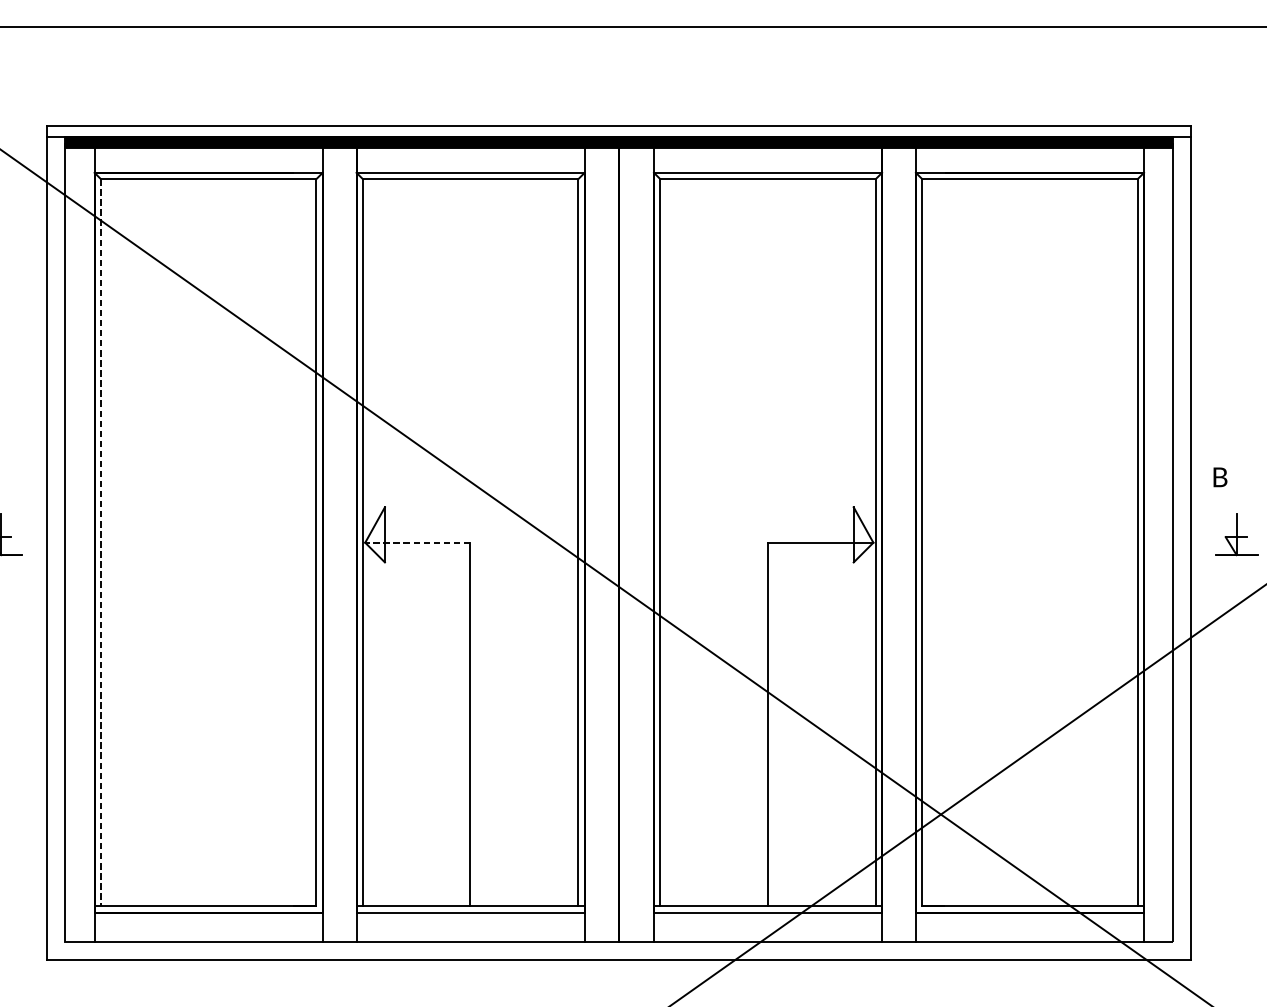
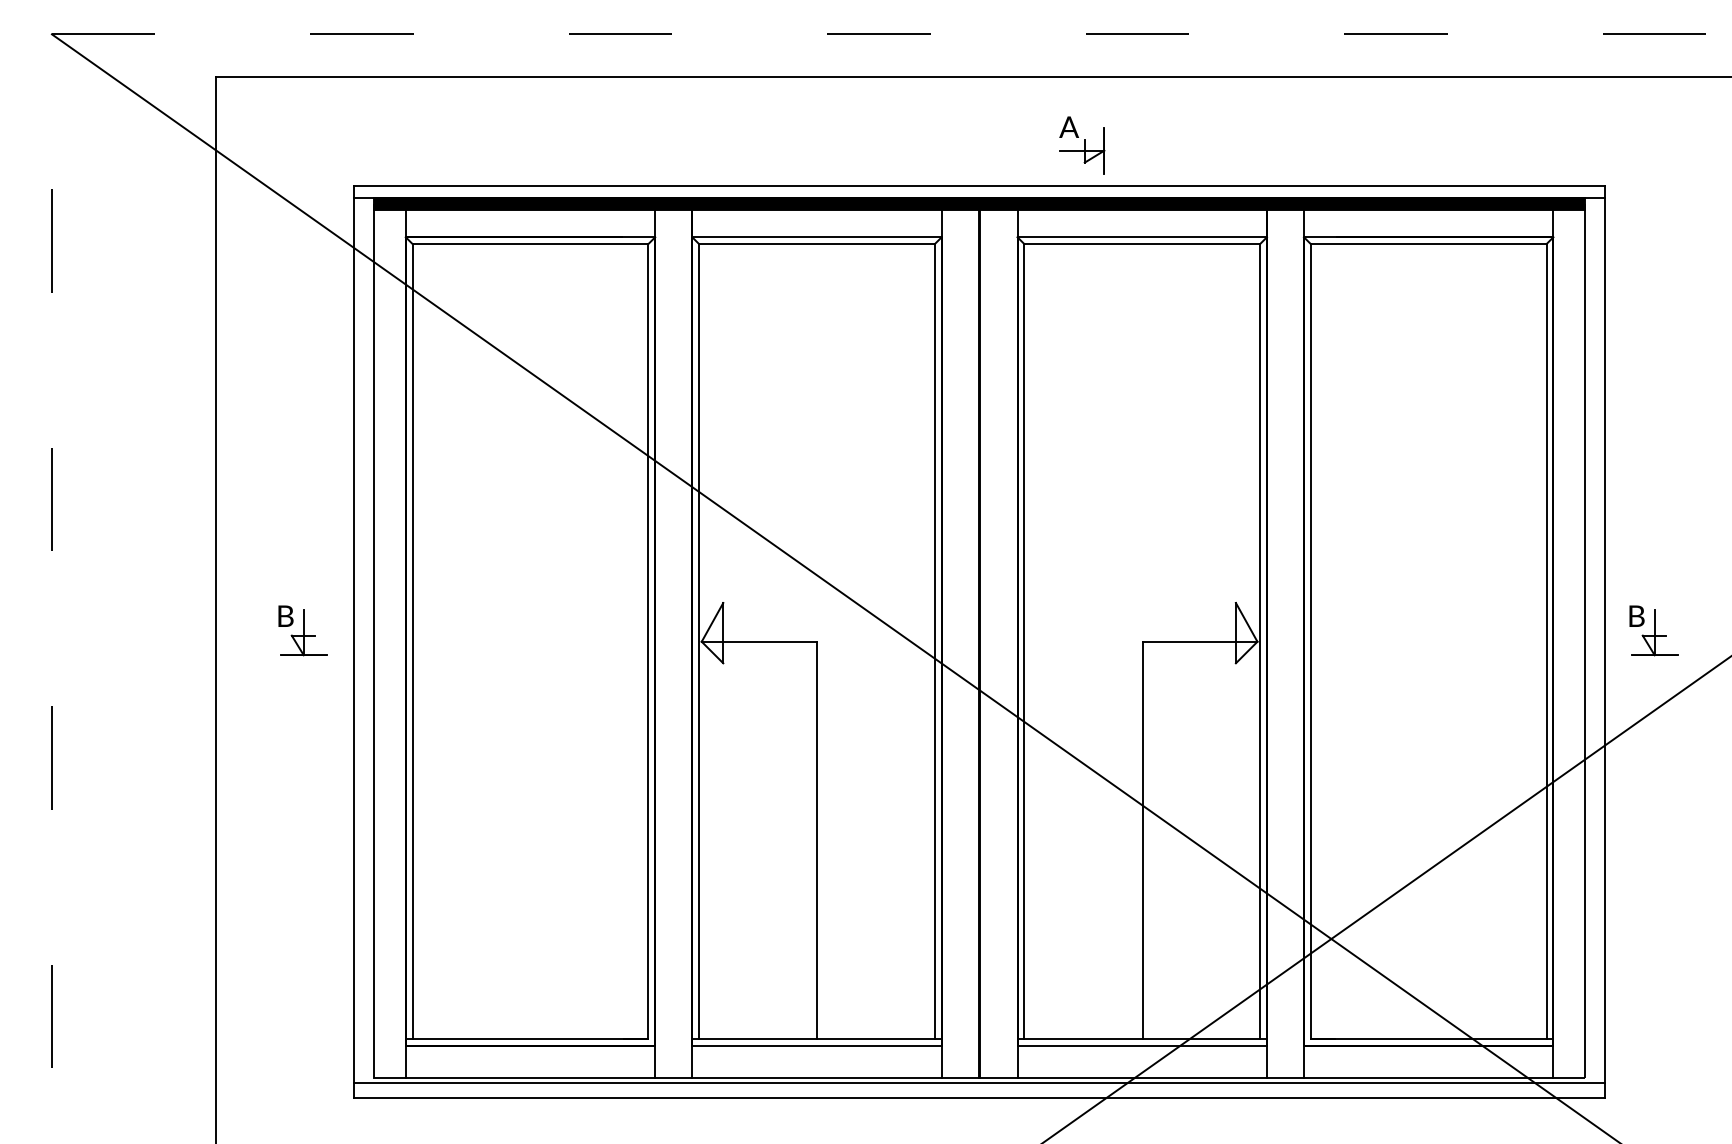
part: (713, 88) -> (1082, 145), added
text: (1219, 476) -> (1636, 615), moved
line: (100, 542) -> (412, 641), dashed -> solid
line: (417, 542) -> (758, 641), dashed -> solid
line: (619, 946) -> (979, 1083), added

